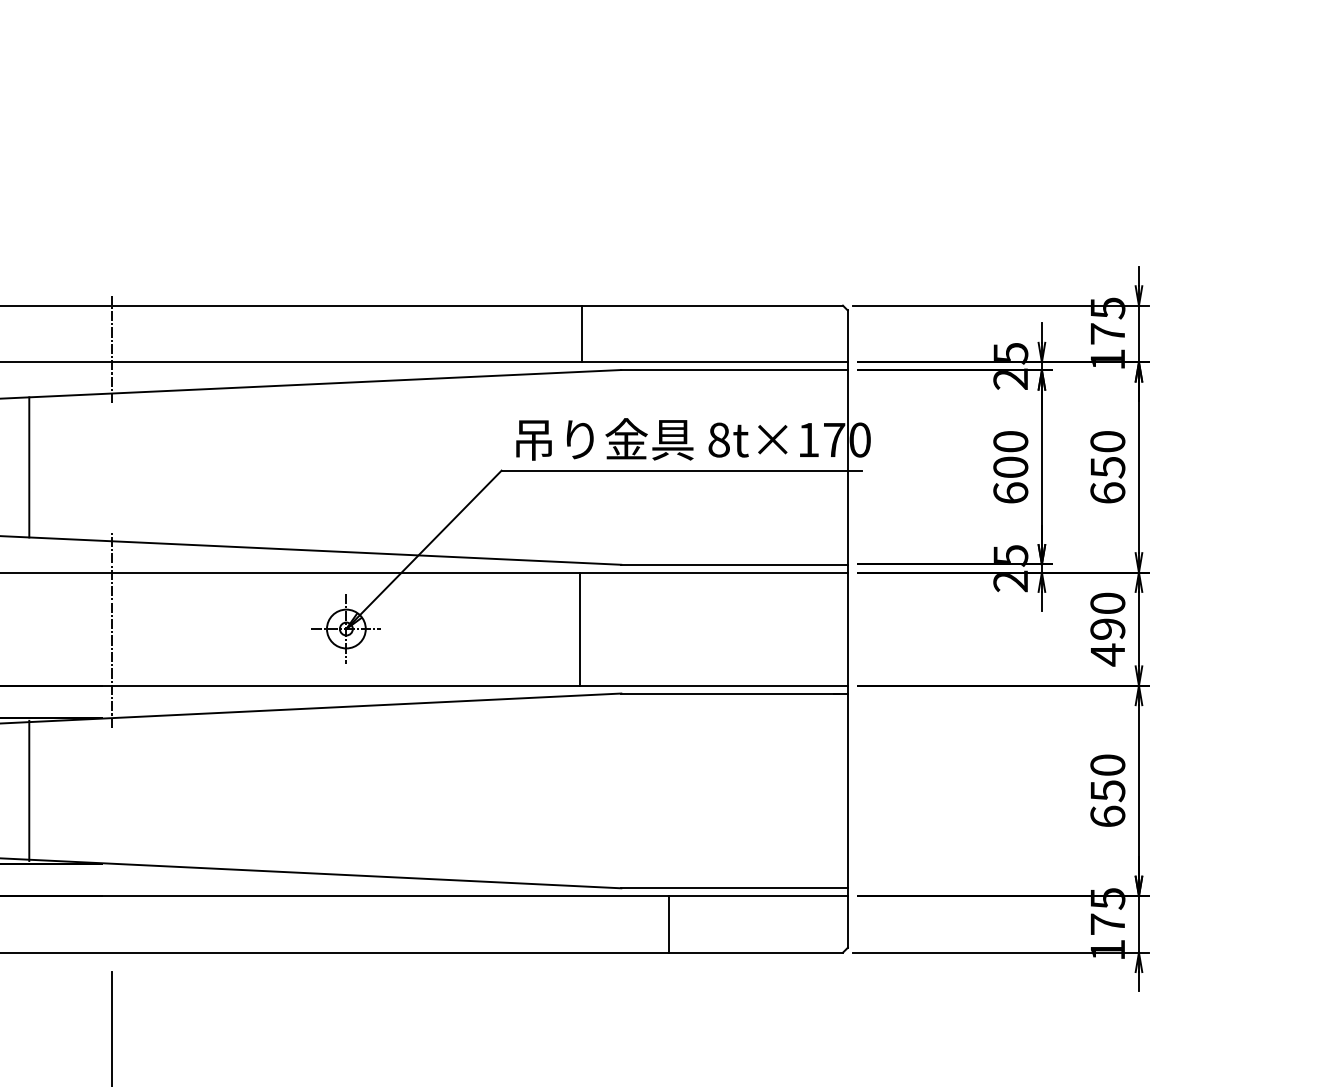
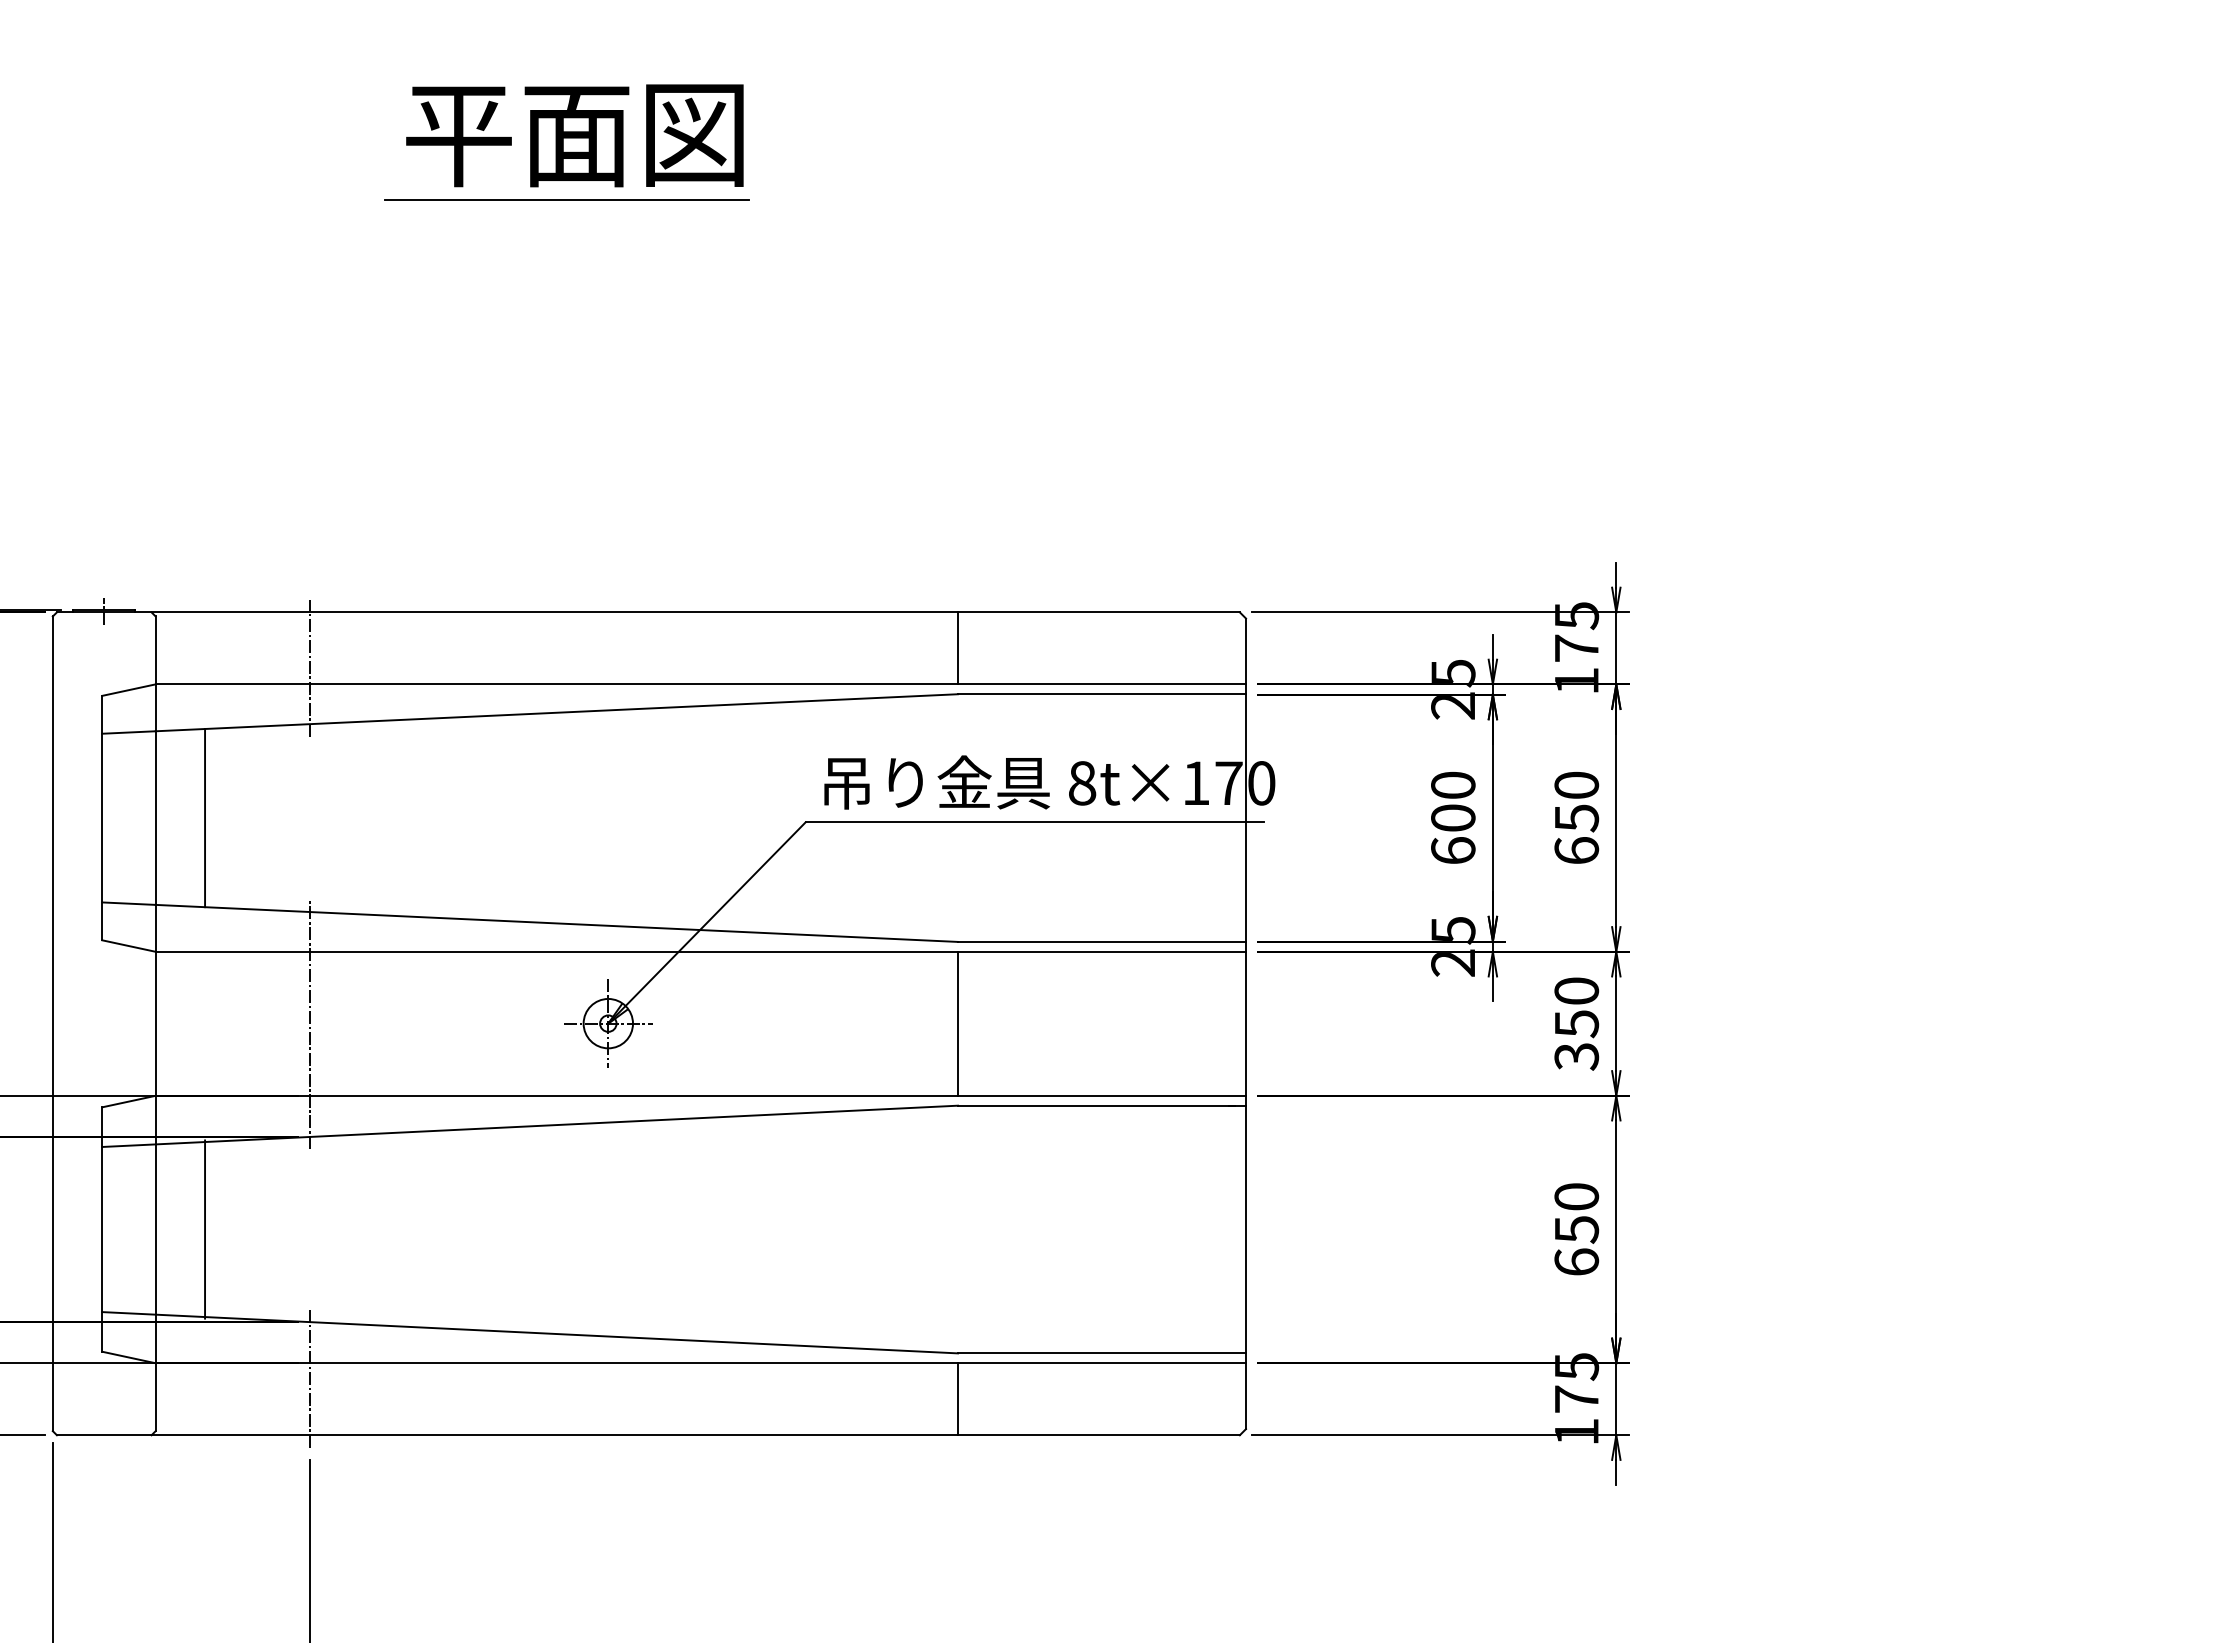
line: (582, 334) -> (958, 648), moved
line: (580, 628) -> (958, 1023), moved
text: (1107, 642) -> (1576, 1040), 490 -> 350
line: (111, 908) -> (309, 1378), added
line: (668, 924) -> (958, 1399), moved

